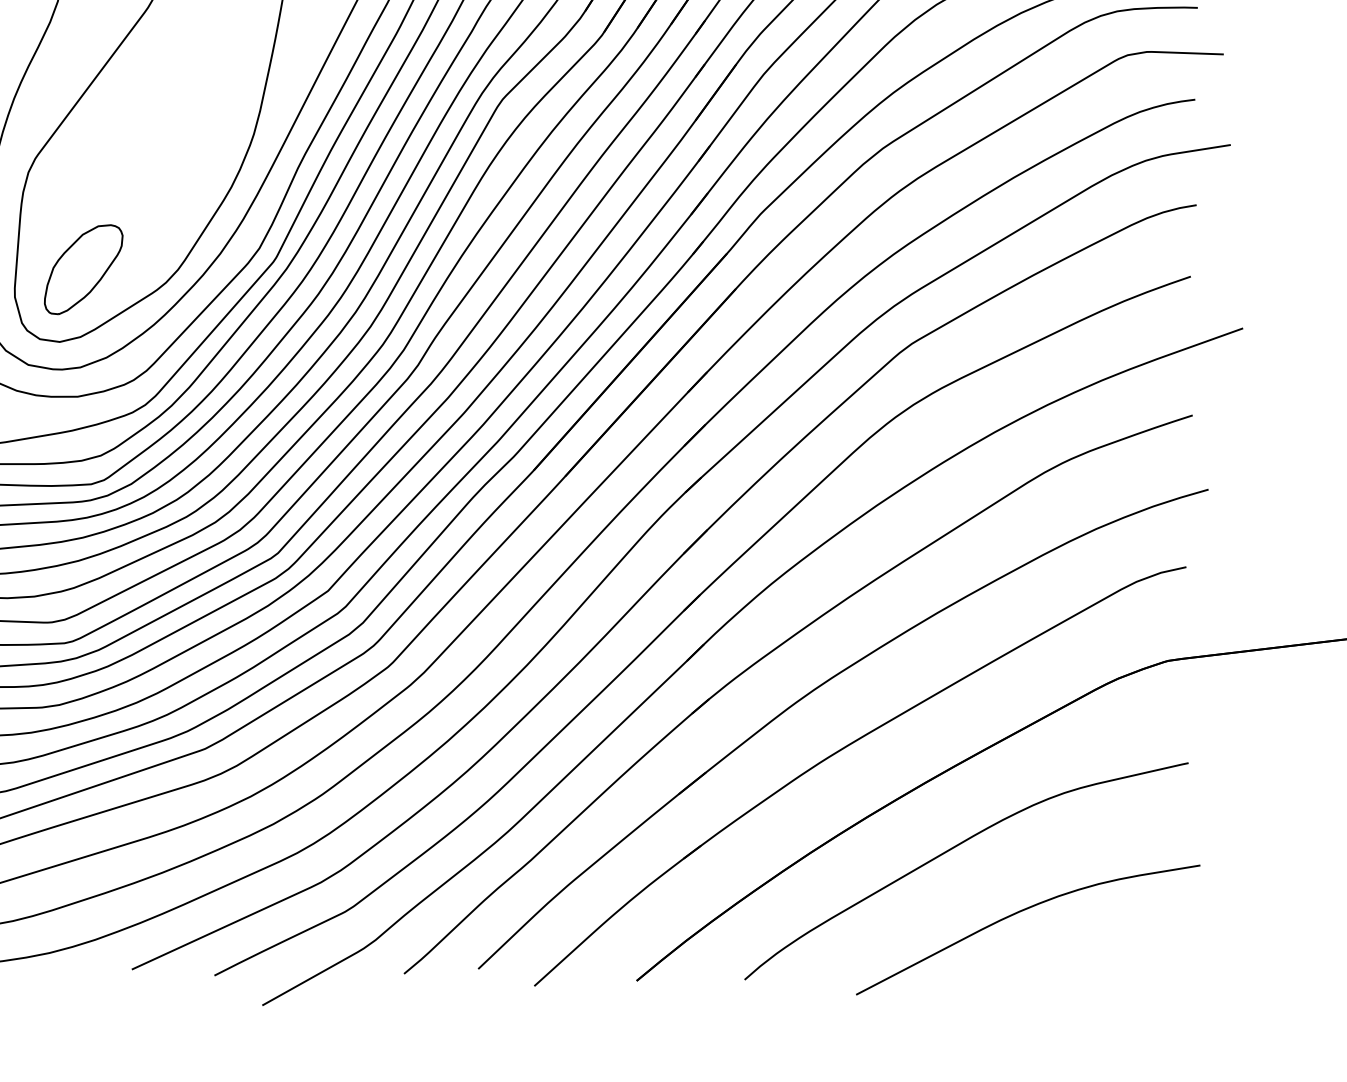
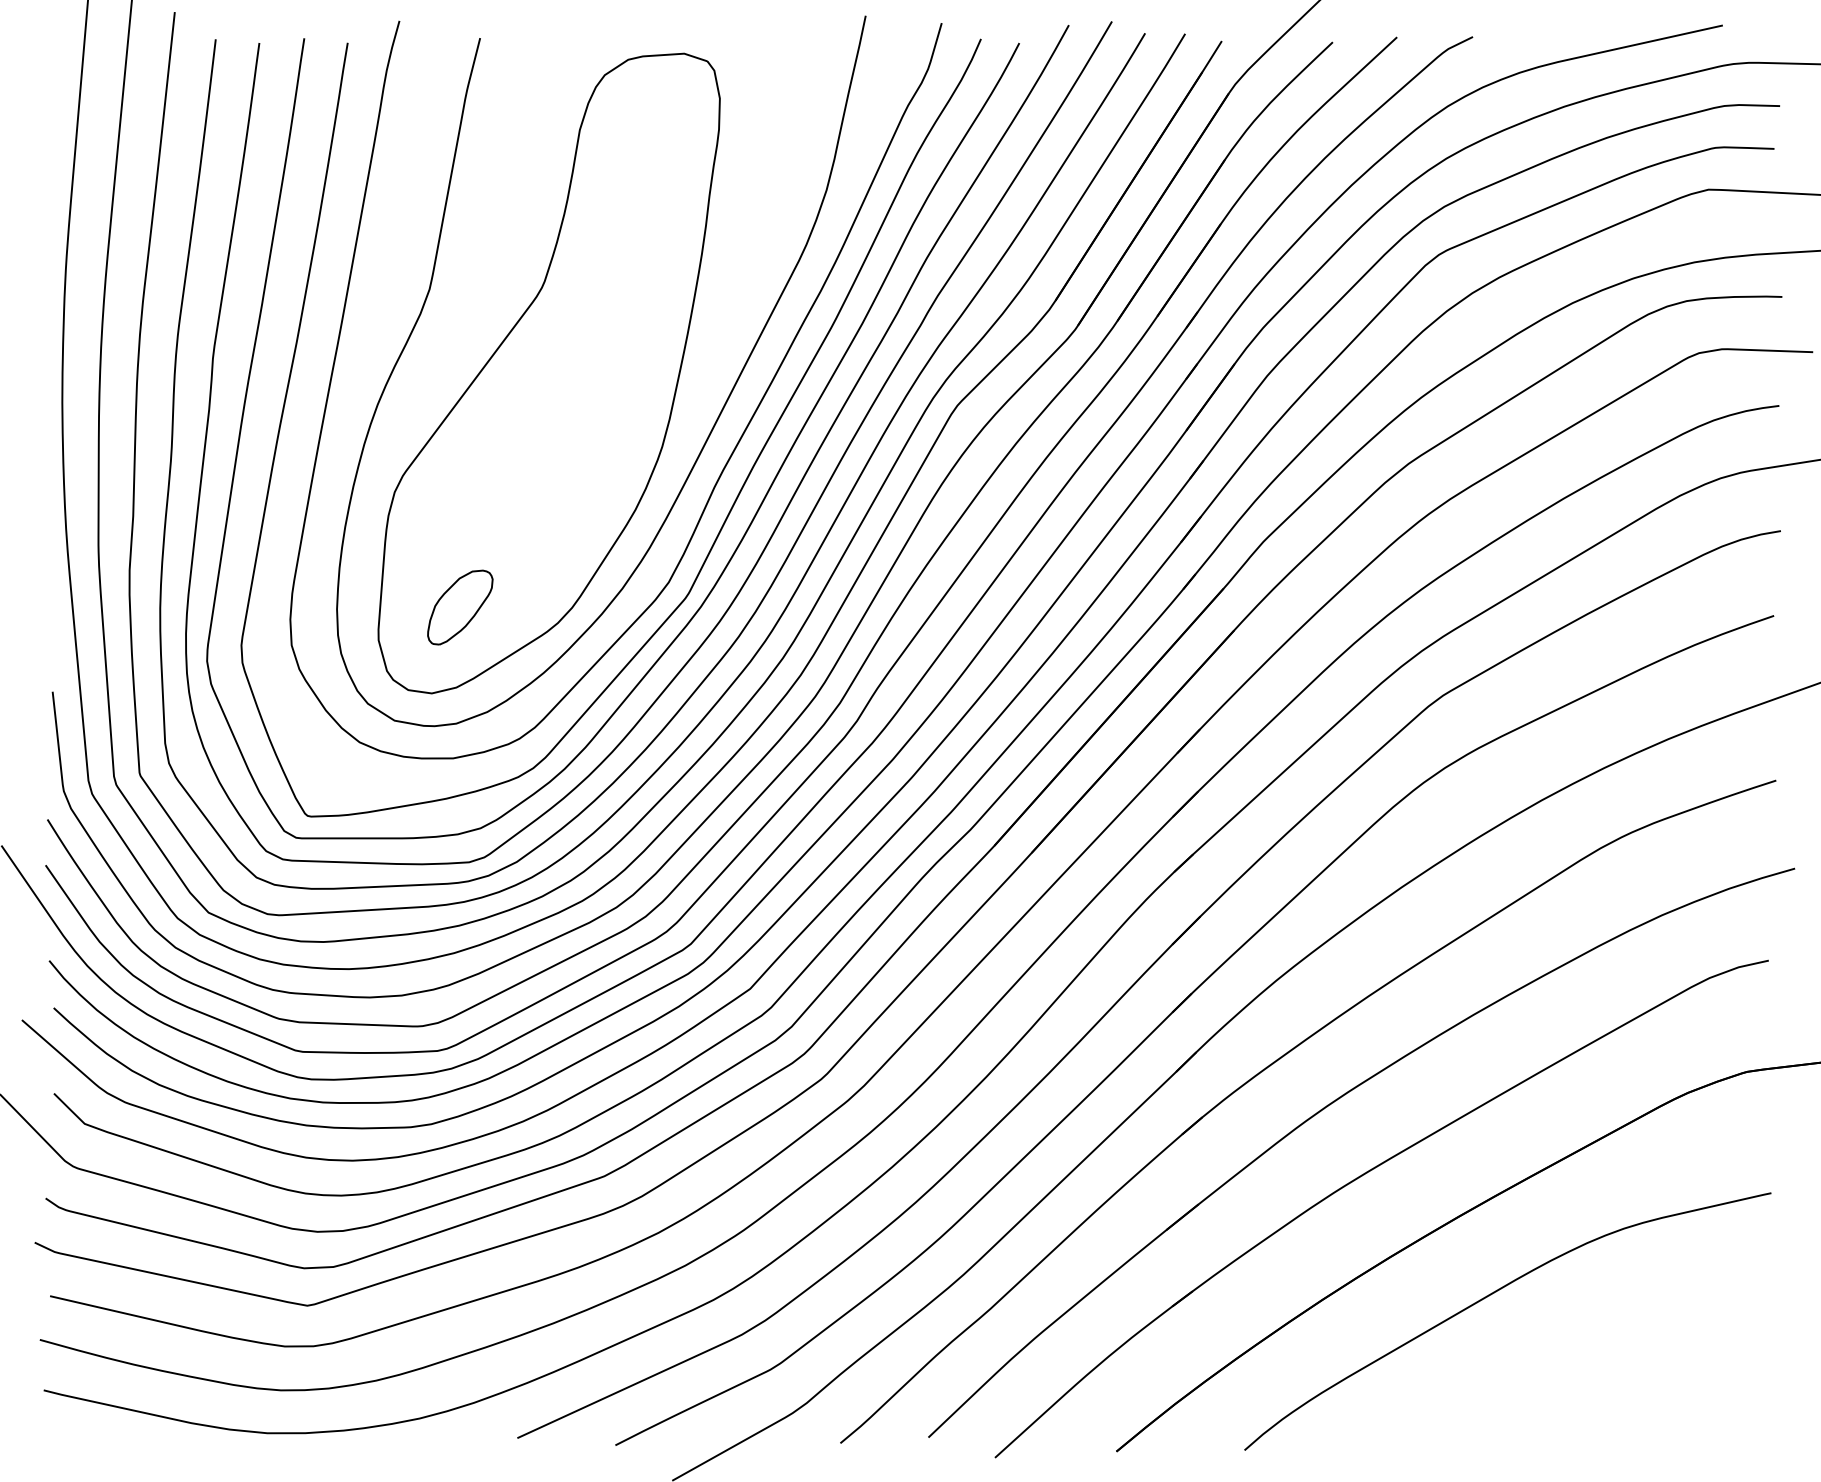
part: (83, 269) -> (460, 607), size x0.7
curve: (1020, 912) -> (1571, 1370), removed

